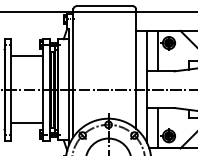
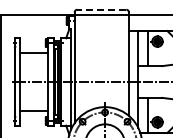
line: (104, 6) -> (101, 9), solid -> dashed

